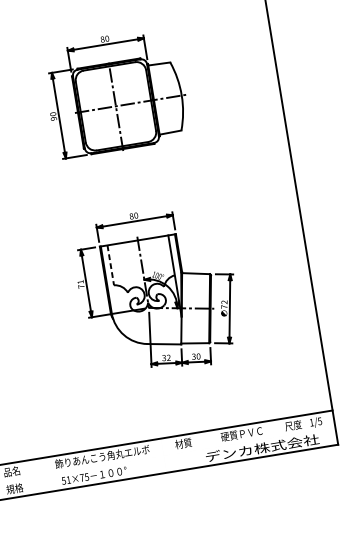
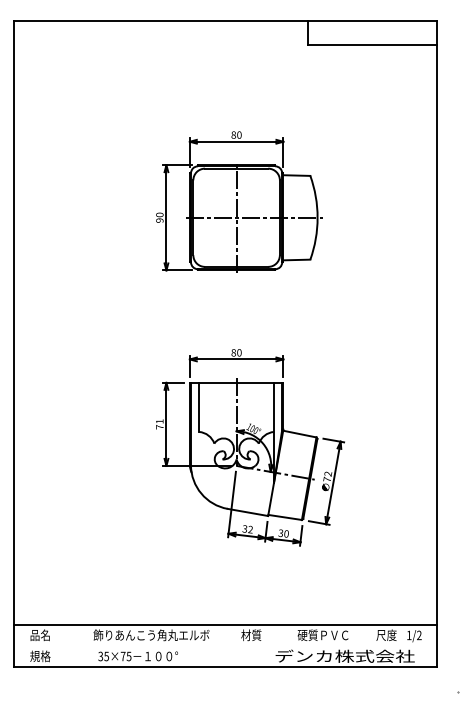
line: (111, 265) -> (199, 407), dashed -> solid
text: (320, 421) -> (419, 635), 1/5 -> 1/2
text: (66, 480) -> (103, 656), 51×75 -> 35×75

